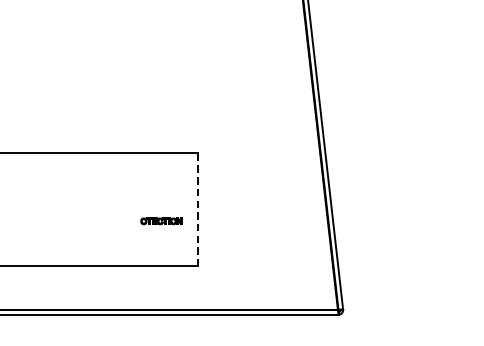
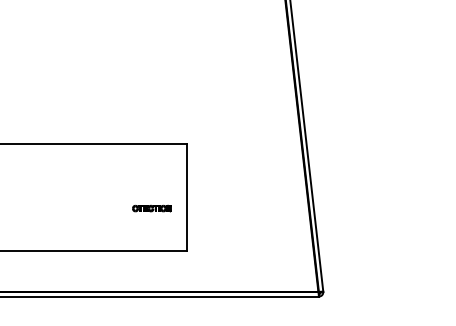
line: (197, 209) -> (186, 197), dashed -> solid

